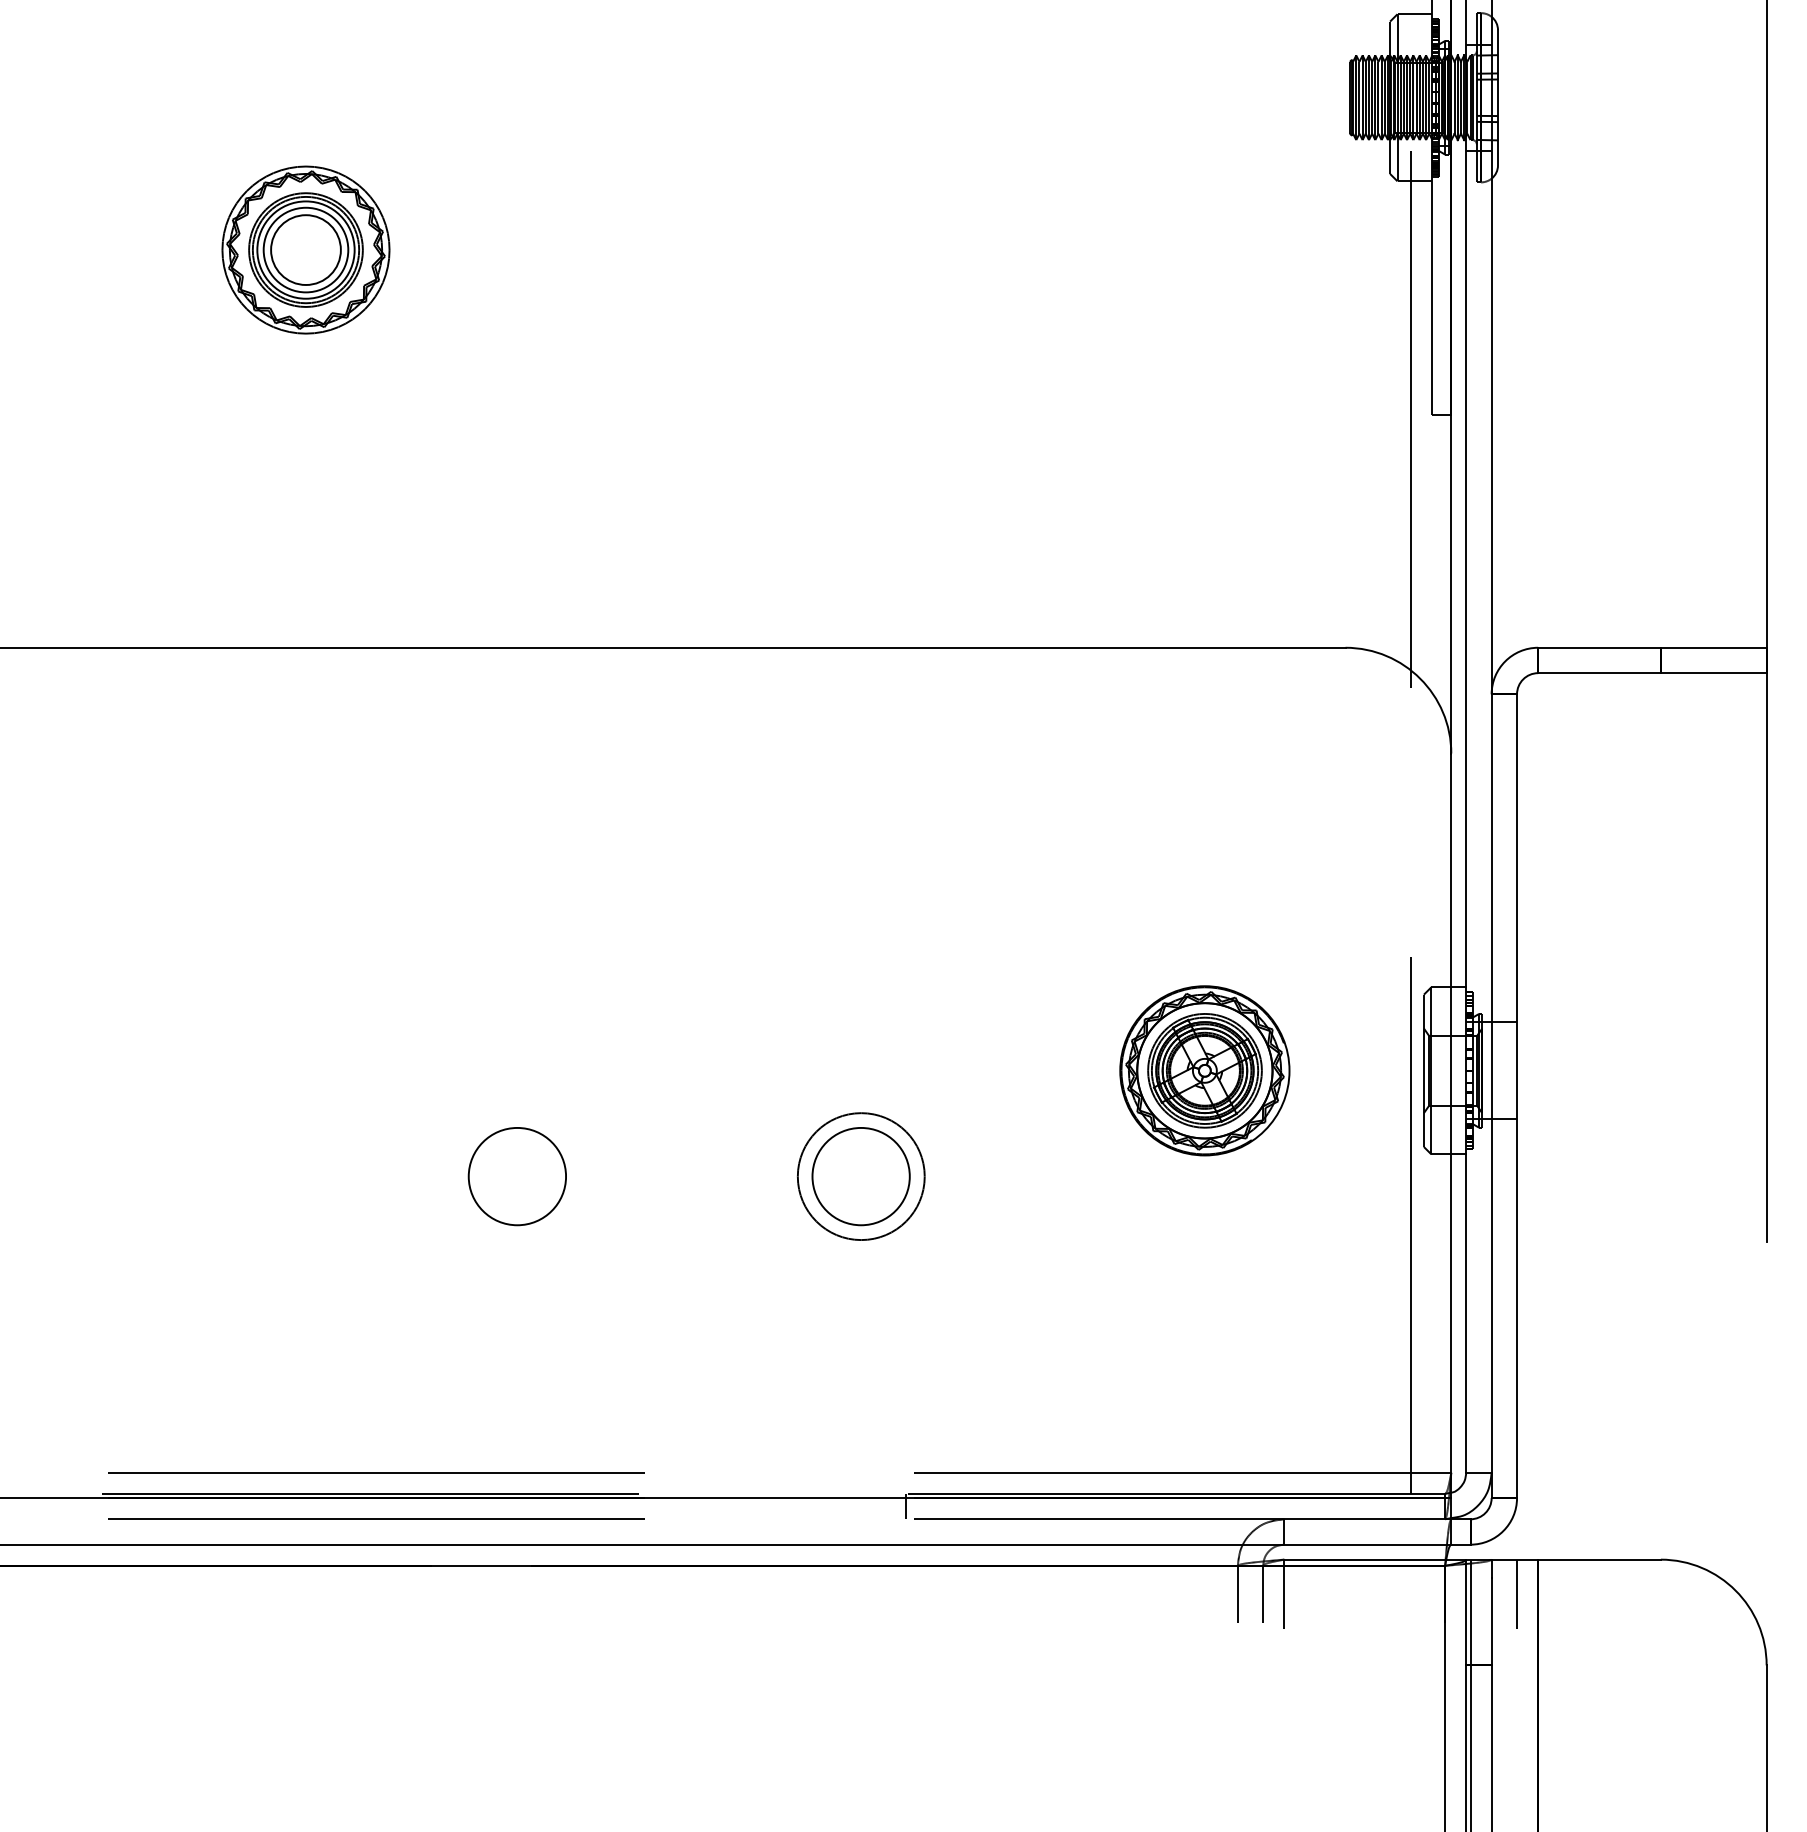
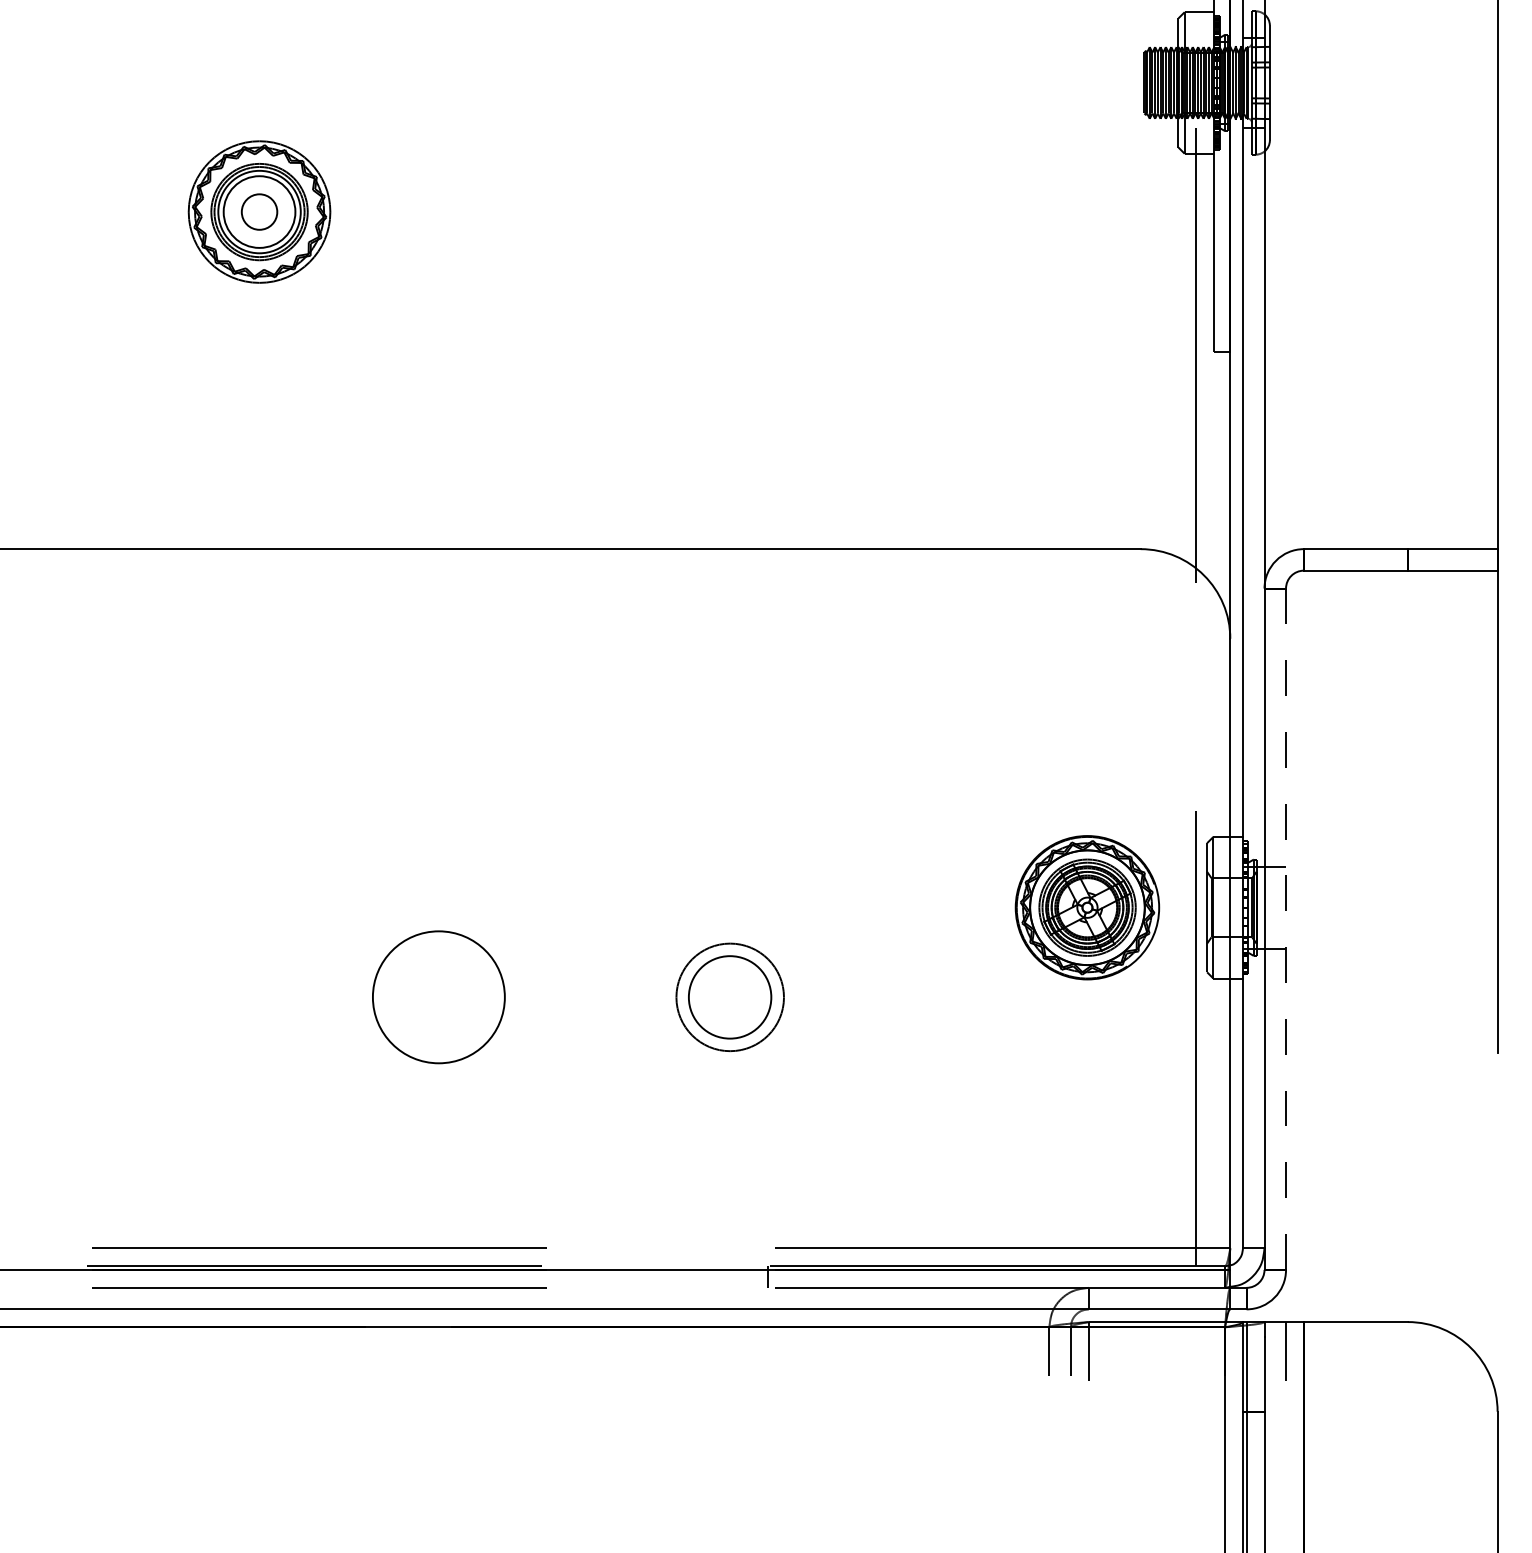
circle: (305, 249) -> (259, 211), size x0.6
part: (1204, 1070) -> (1087, 907), moved
line: (1517, 1096) -> (1286, 929), solid -> dashed
circle: (517, 1176) -> (438, 997), size x1.6

